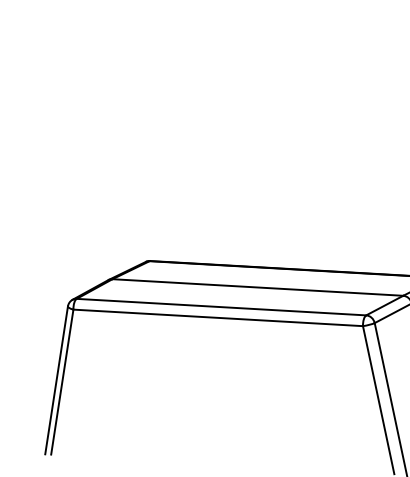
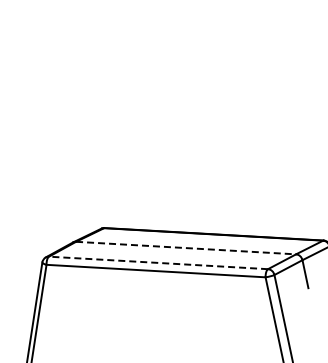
line: (258, 288) -> (186, 248), solid -> dashed
line: (221, 306) -> (158, 262), solid -> dashed

